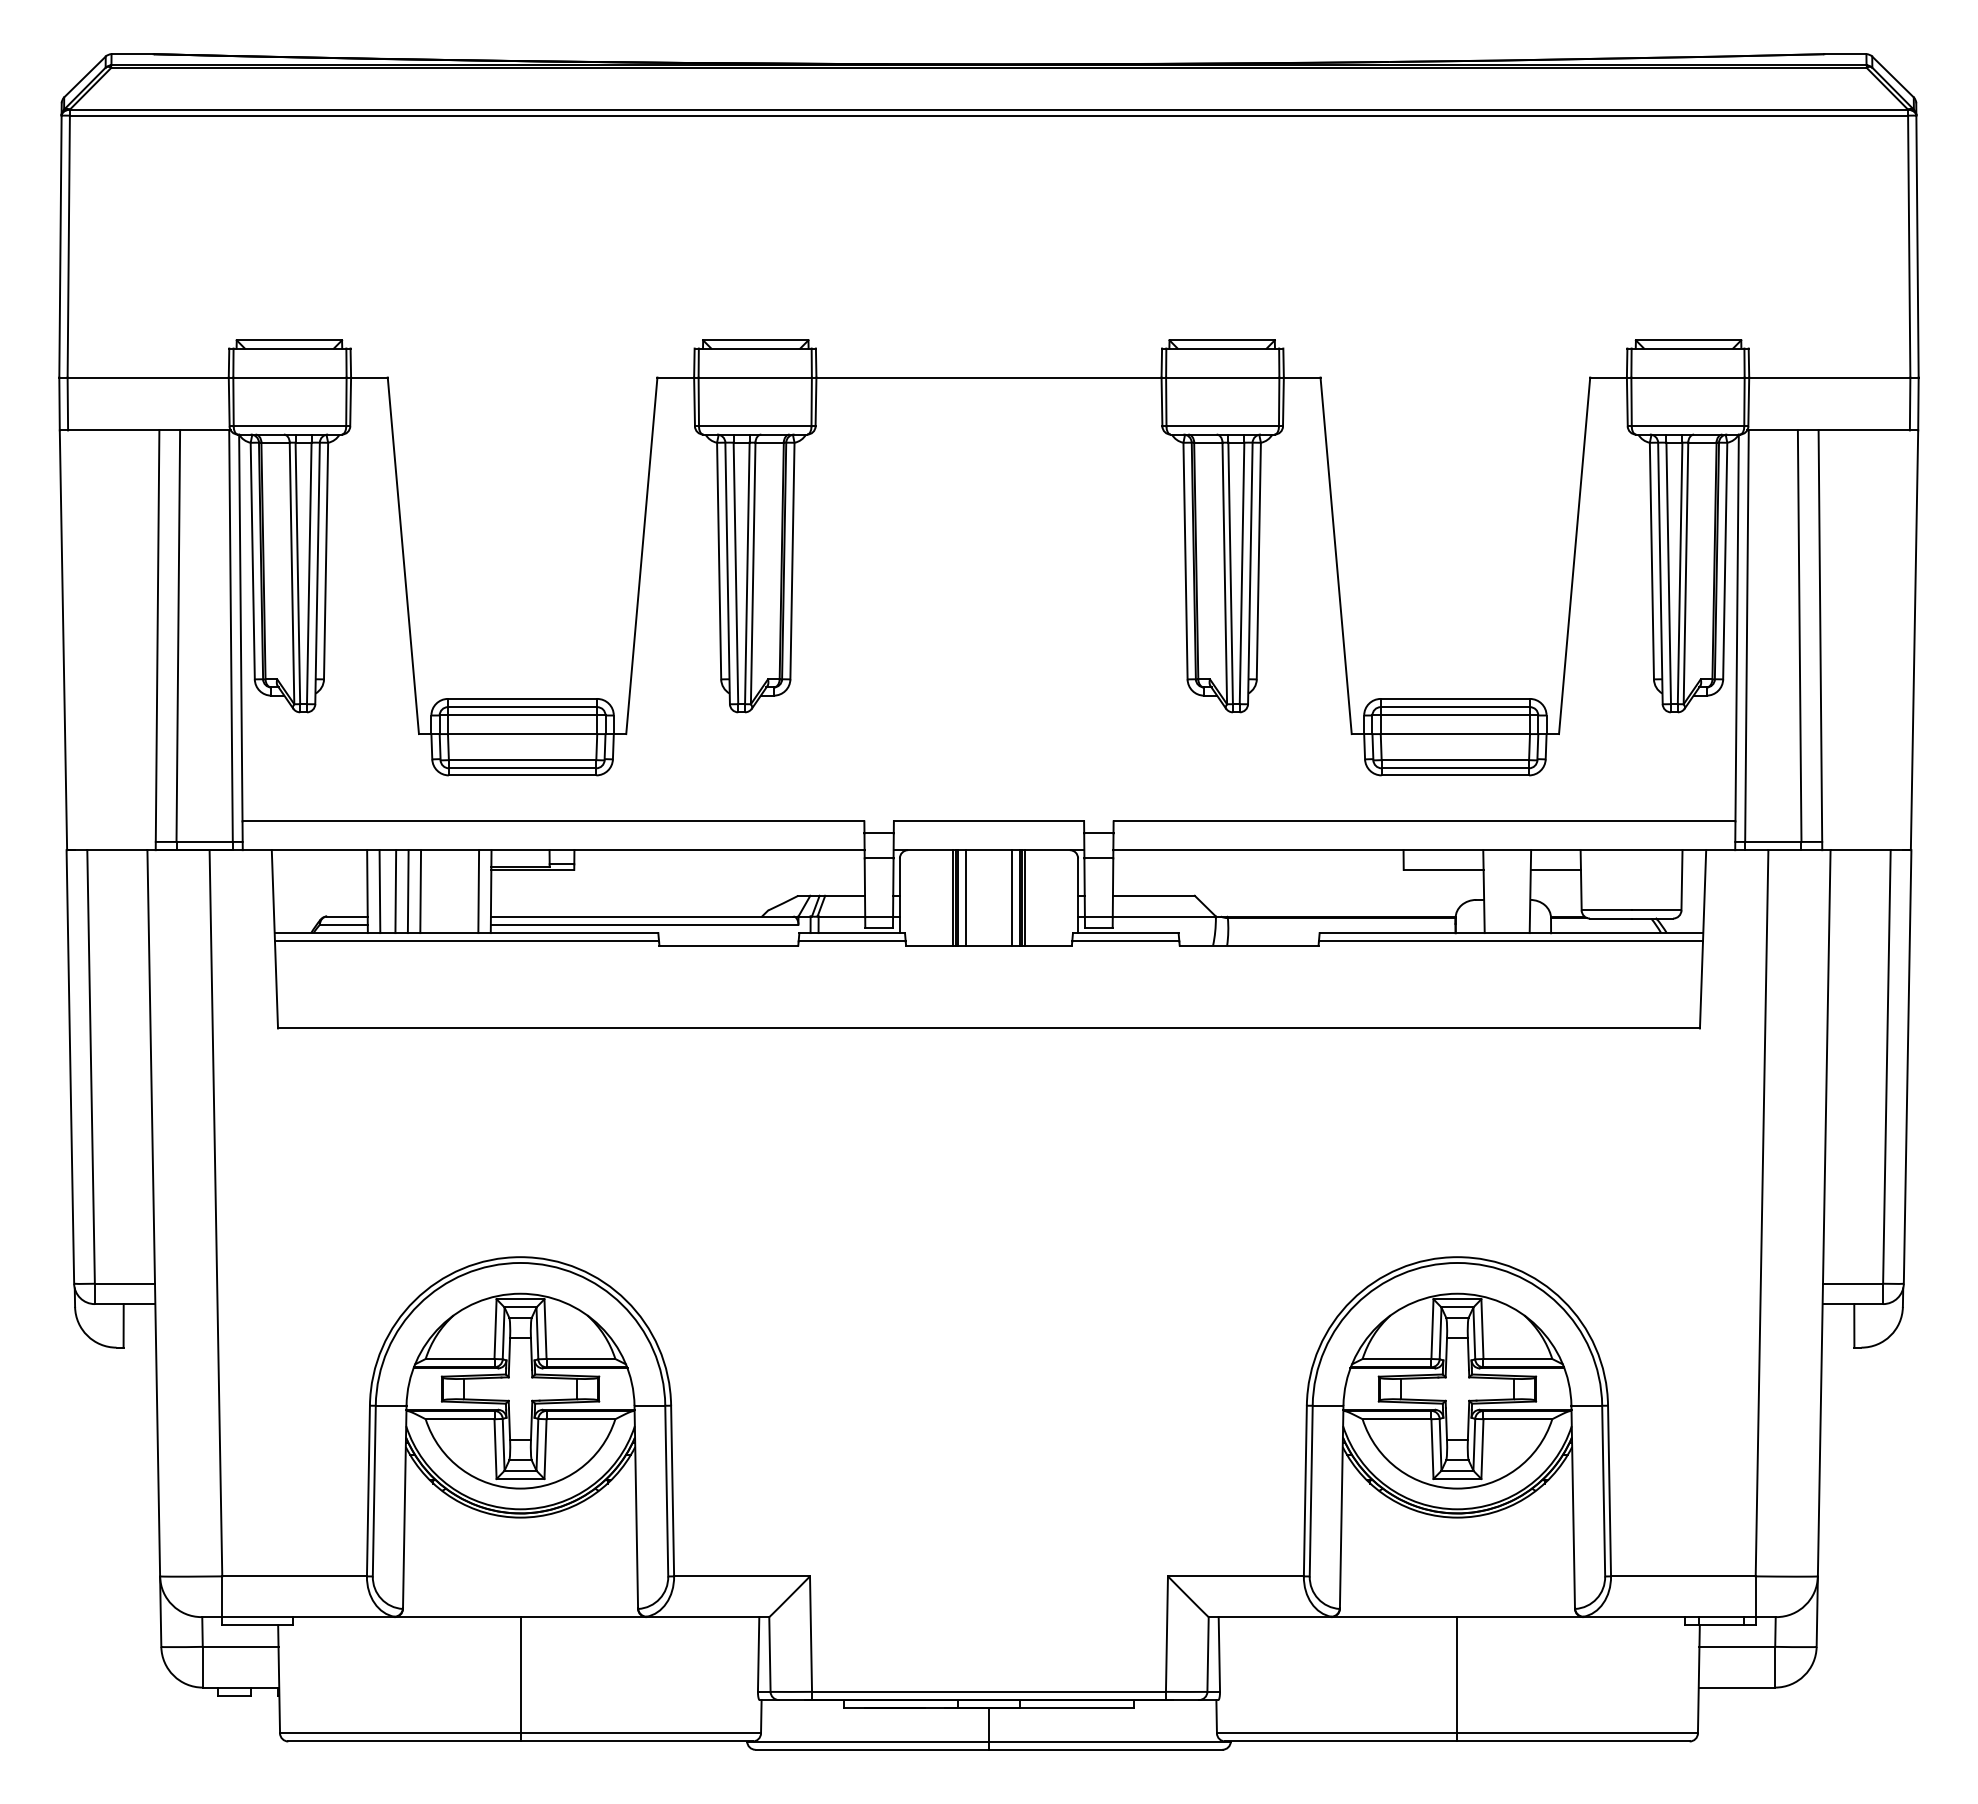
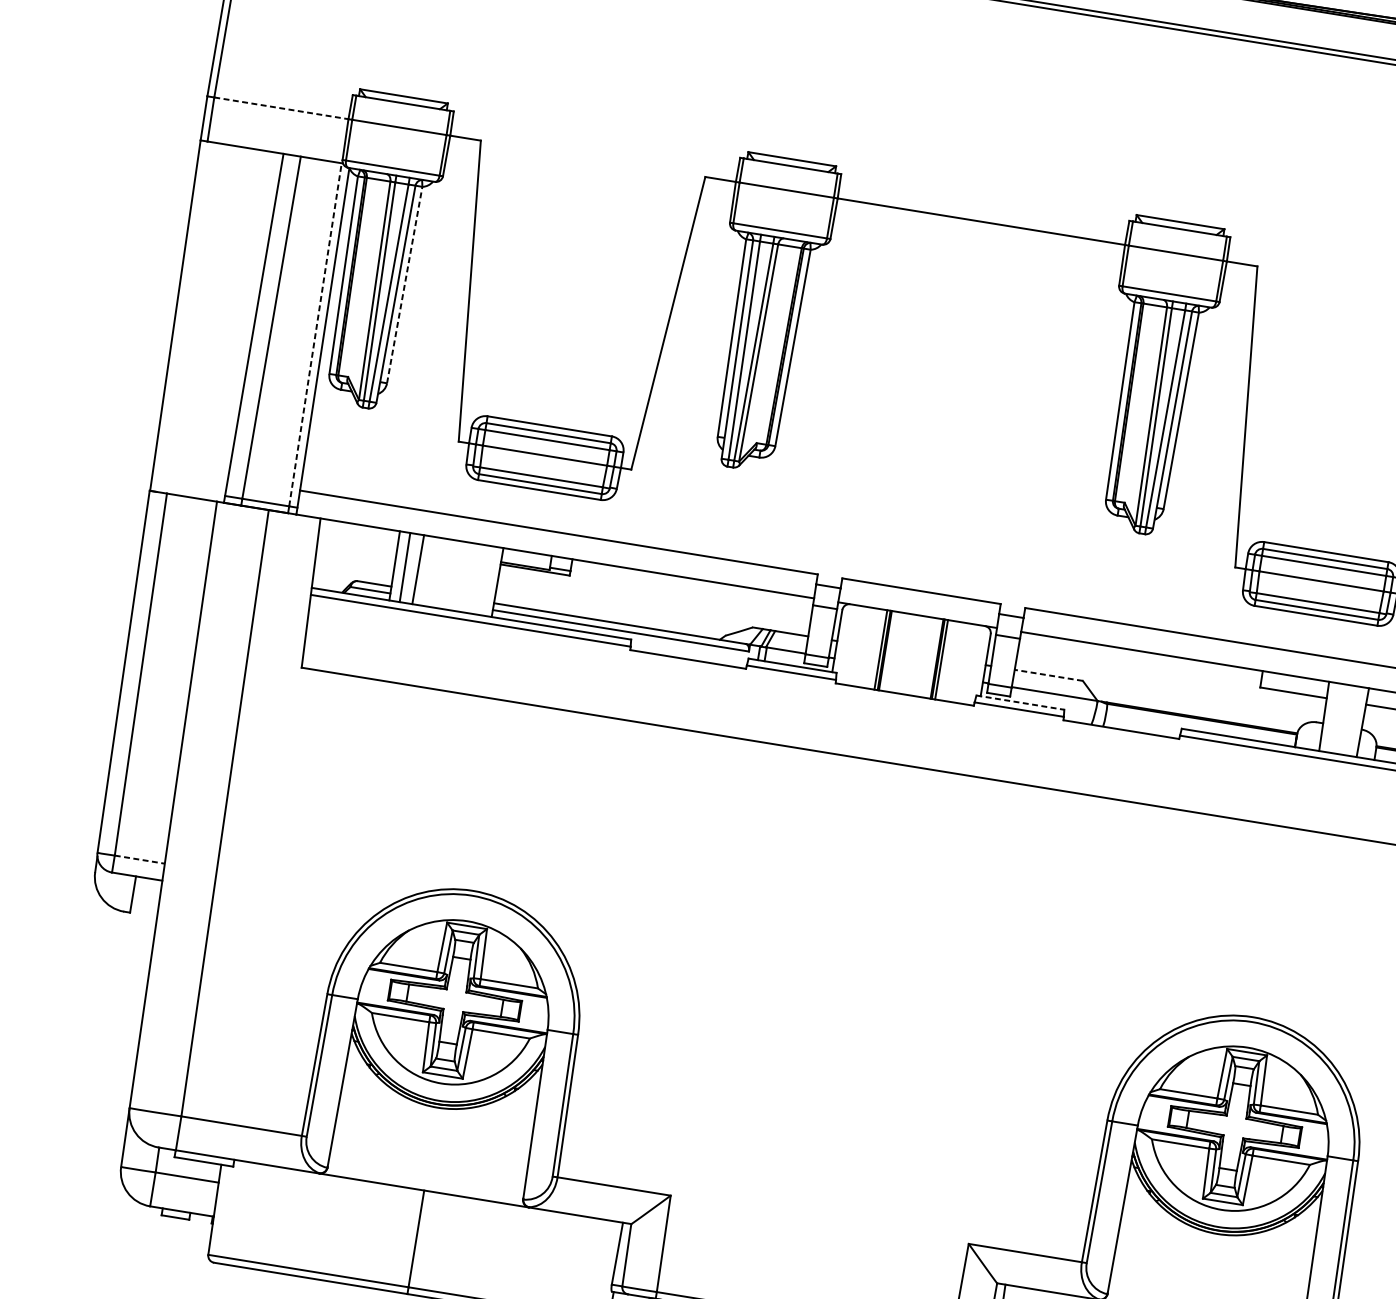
line: (148, 377) -> (281, 108), solid -> dashed
line: (326, 560) -> (405, 284), solid -> dashed
line: (231, 636) -> (315, 335), solid -> dashed
line: (407, 891) -> (427, 571), removed
line: (420, 891) -> (438, 572), removed
line: (478, 891) -> (487, 580), removed
line: (1153, 895) -> (1048, 675), solid -> dashed
line: (965, 897) -> (891, 651), removed
line: (1012, 897) -> (930, 657), removed
line: (1125, 933) -> (1020, 702), solid -> dashed
line: (125, 1283) -> (140, 859), solid -> dashed

